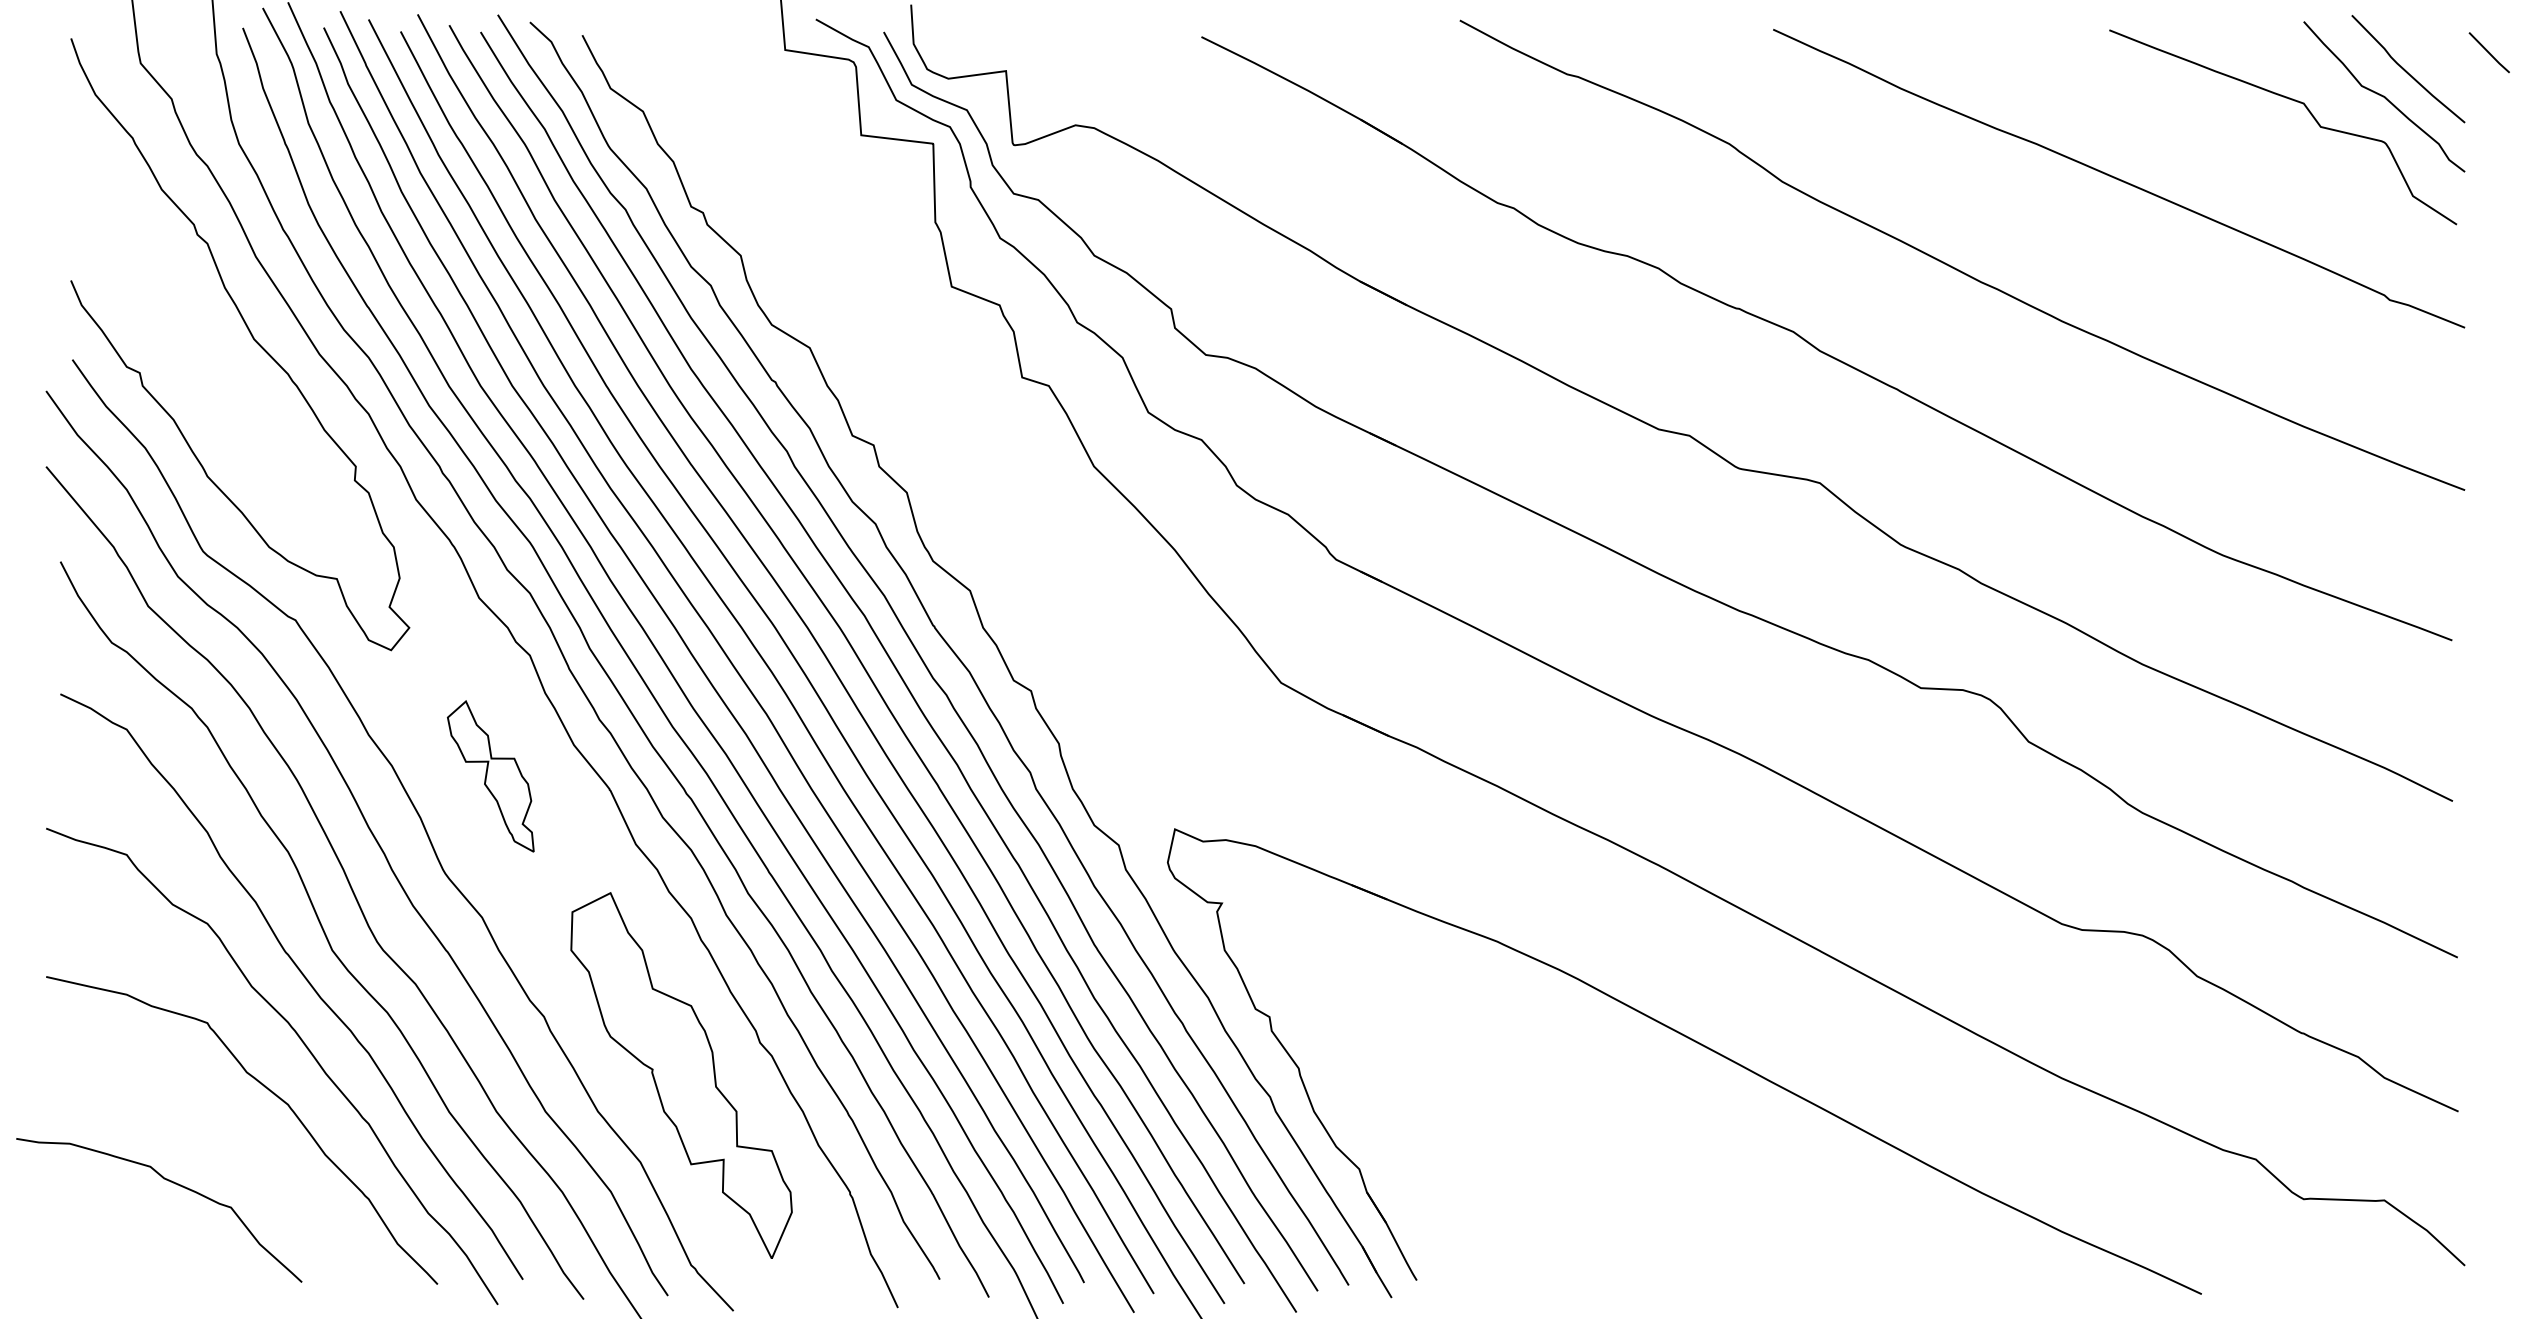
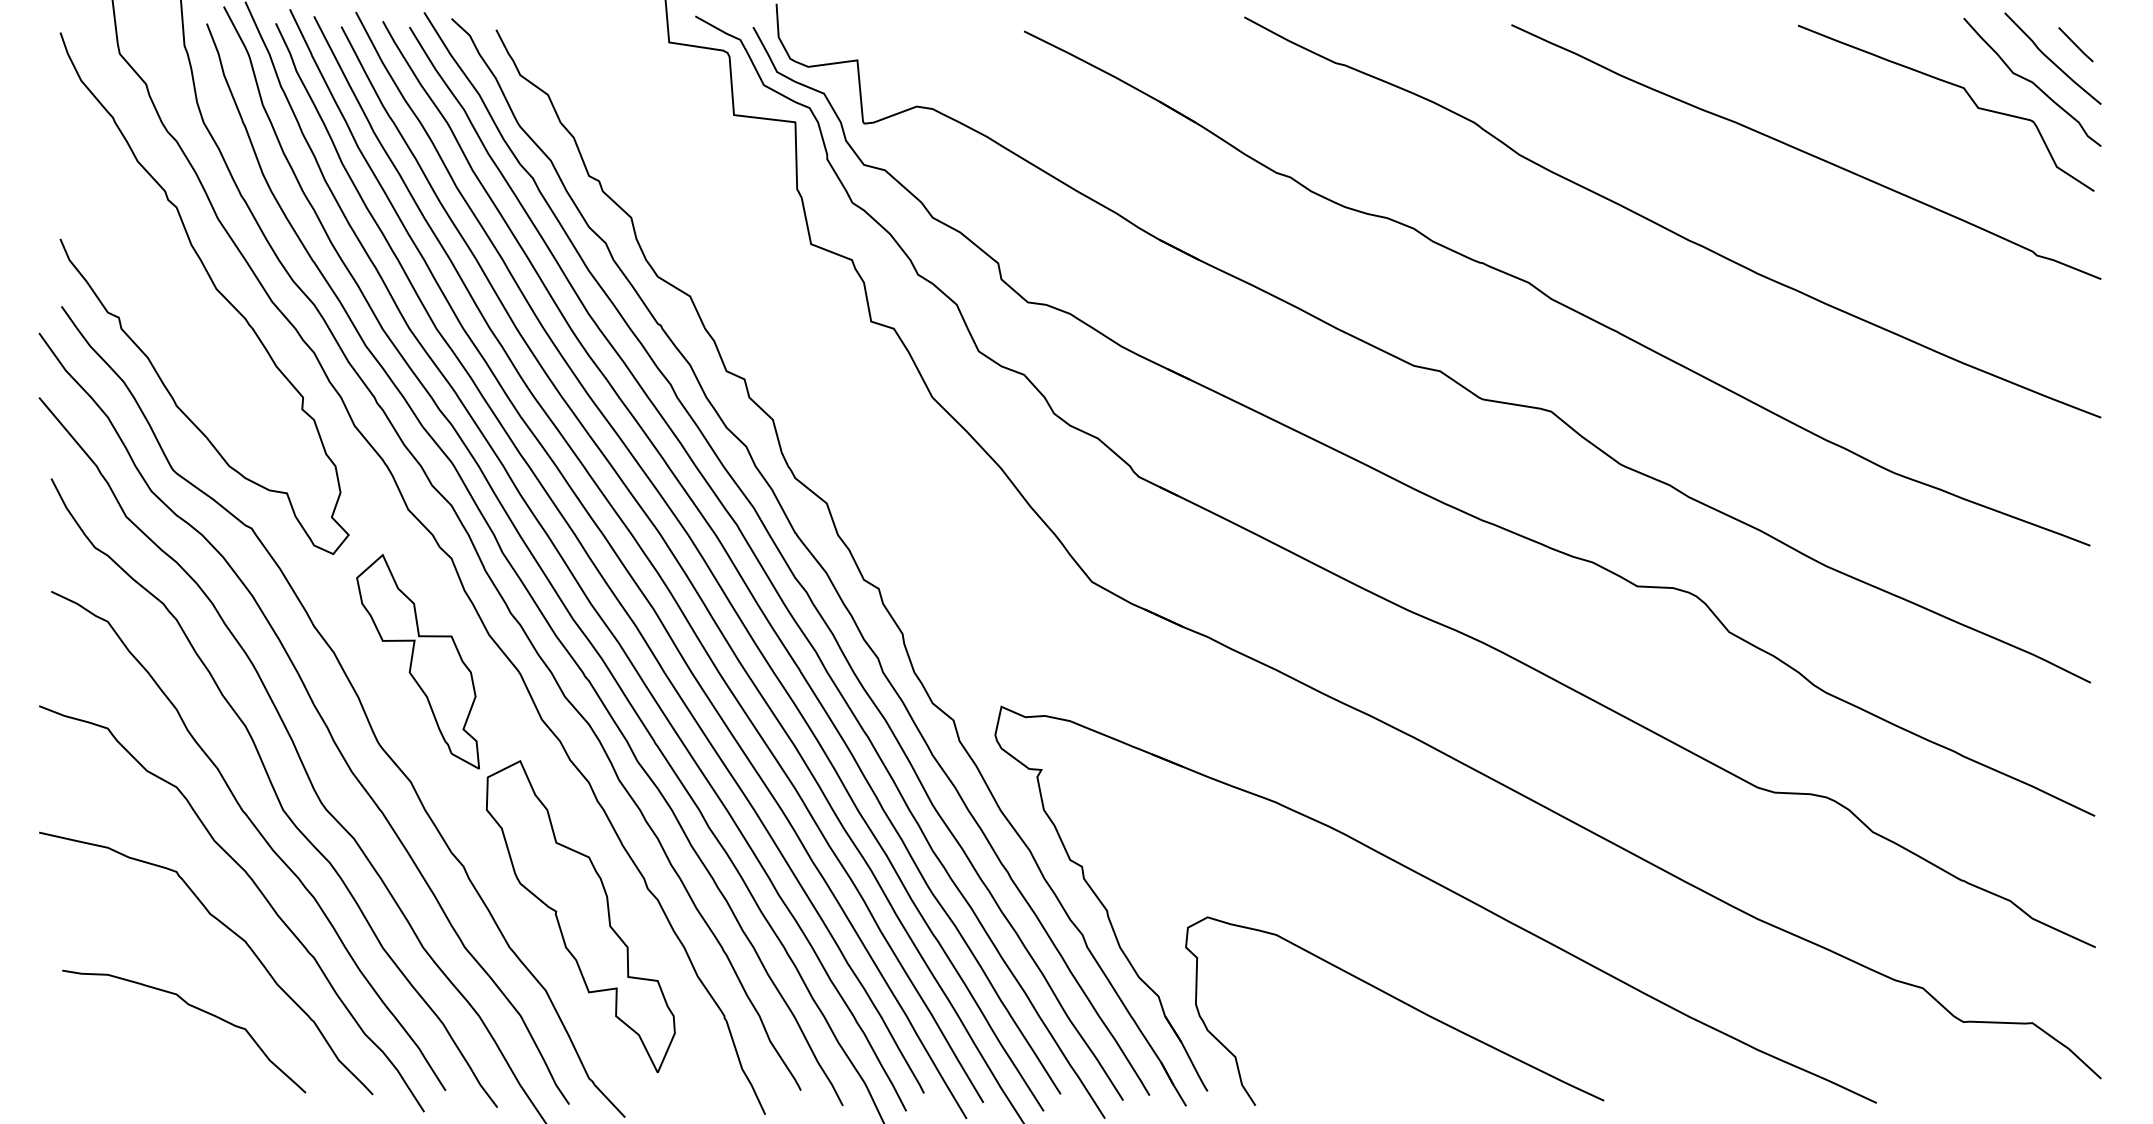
line: (2488, 52) -> (2075, 44), moved
part: (490, 776) -> (417, 661), size x1.67
curve: (1641, 1174) -> (1399, 1001), added
curve: (170, 1182) -> (193, 1007), moved

